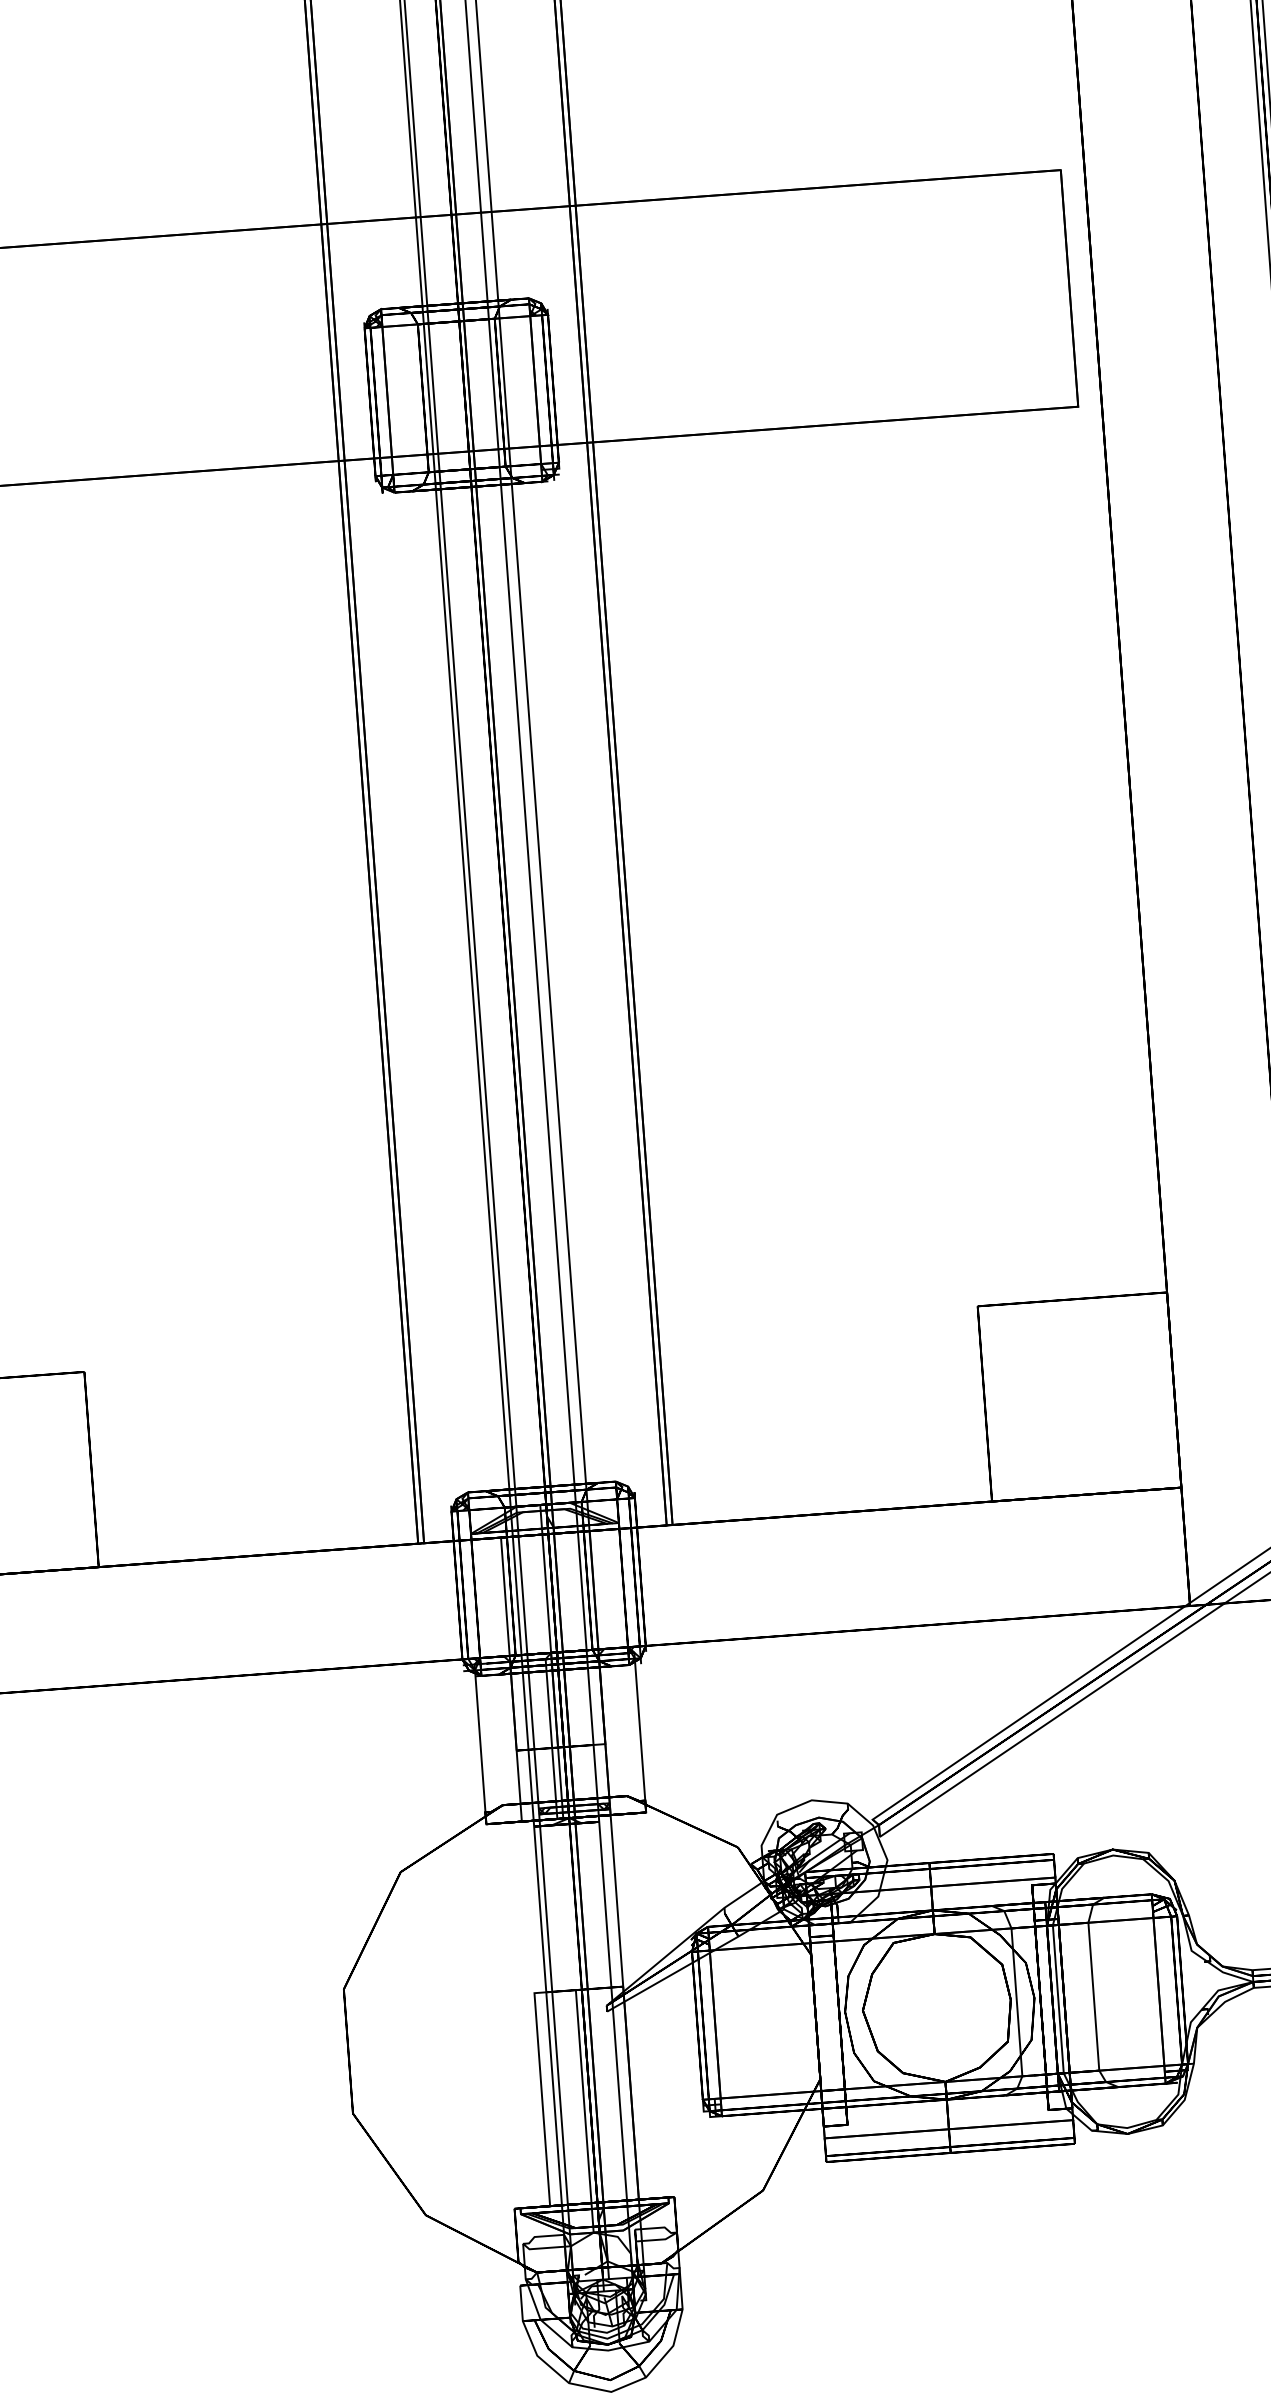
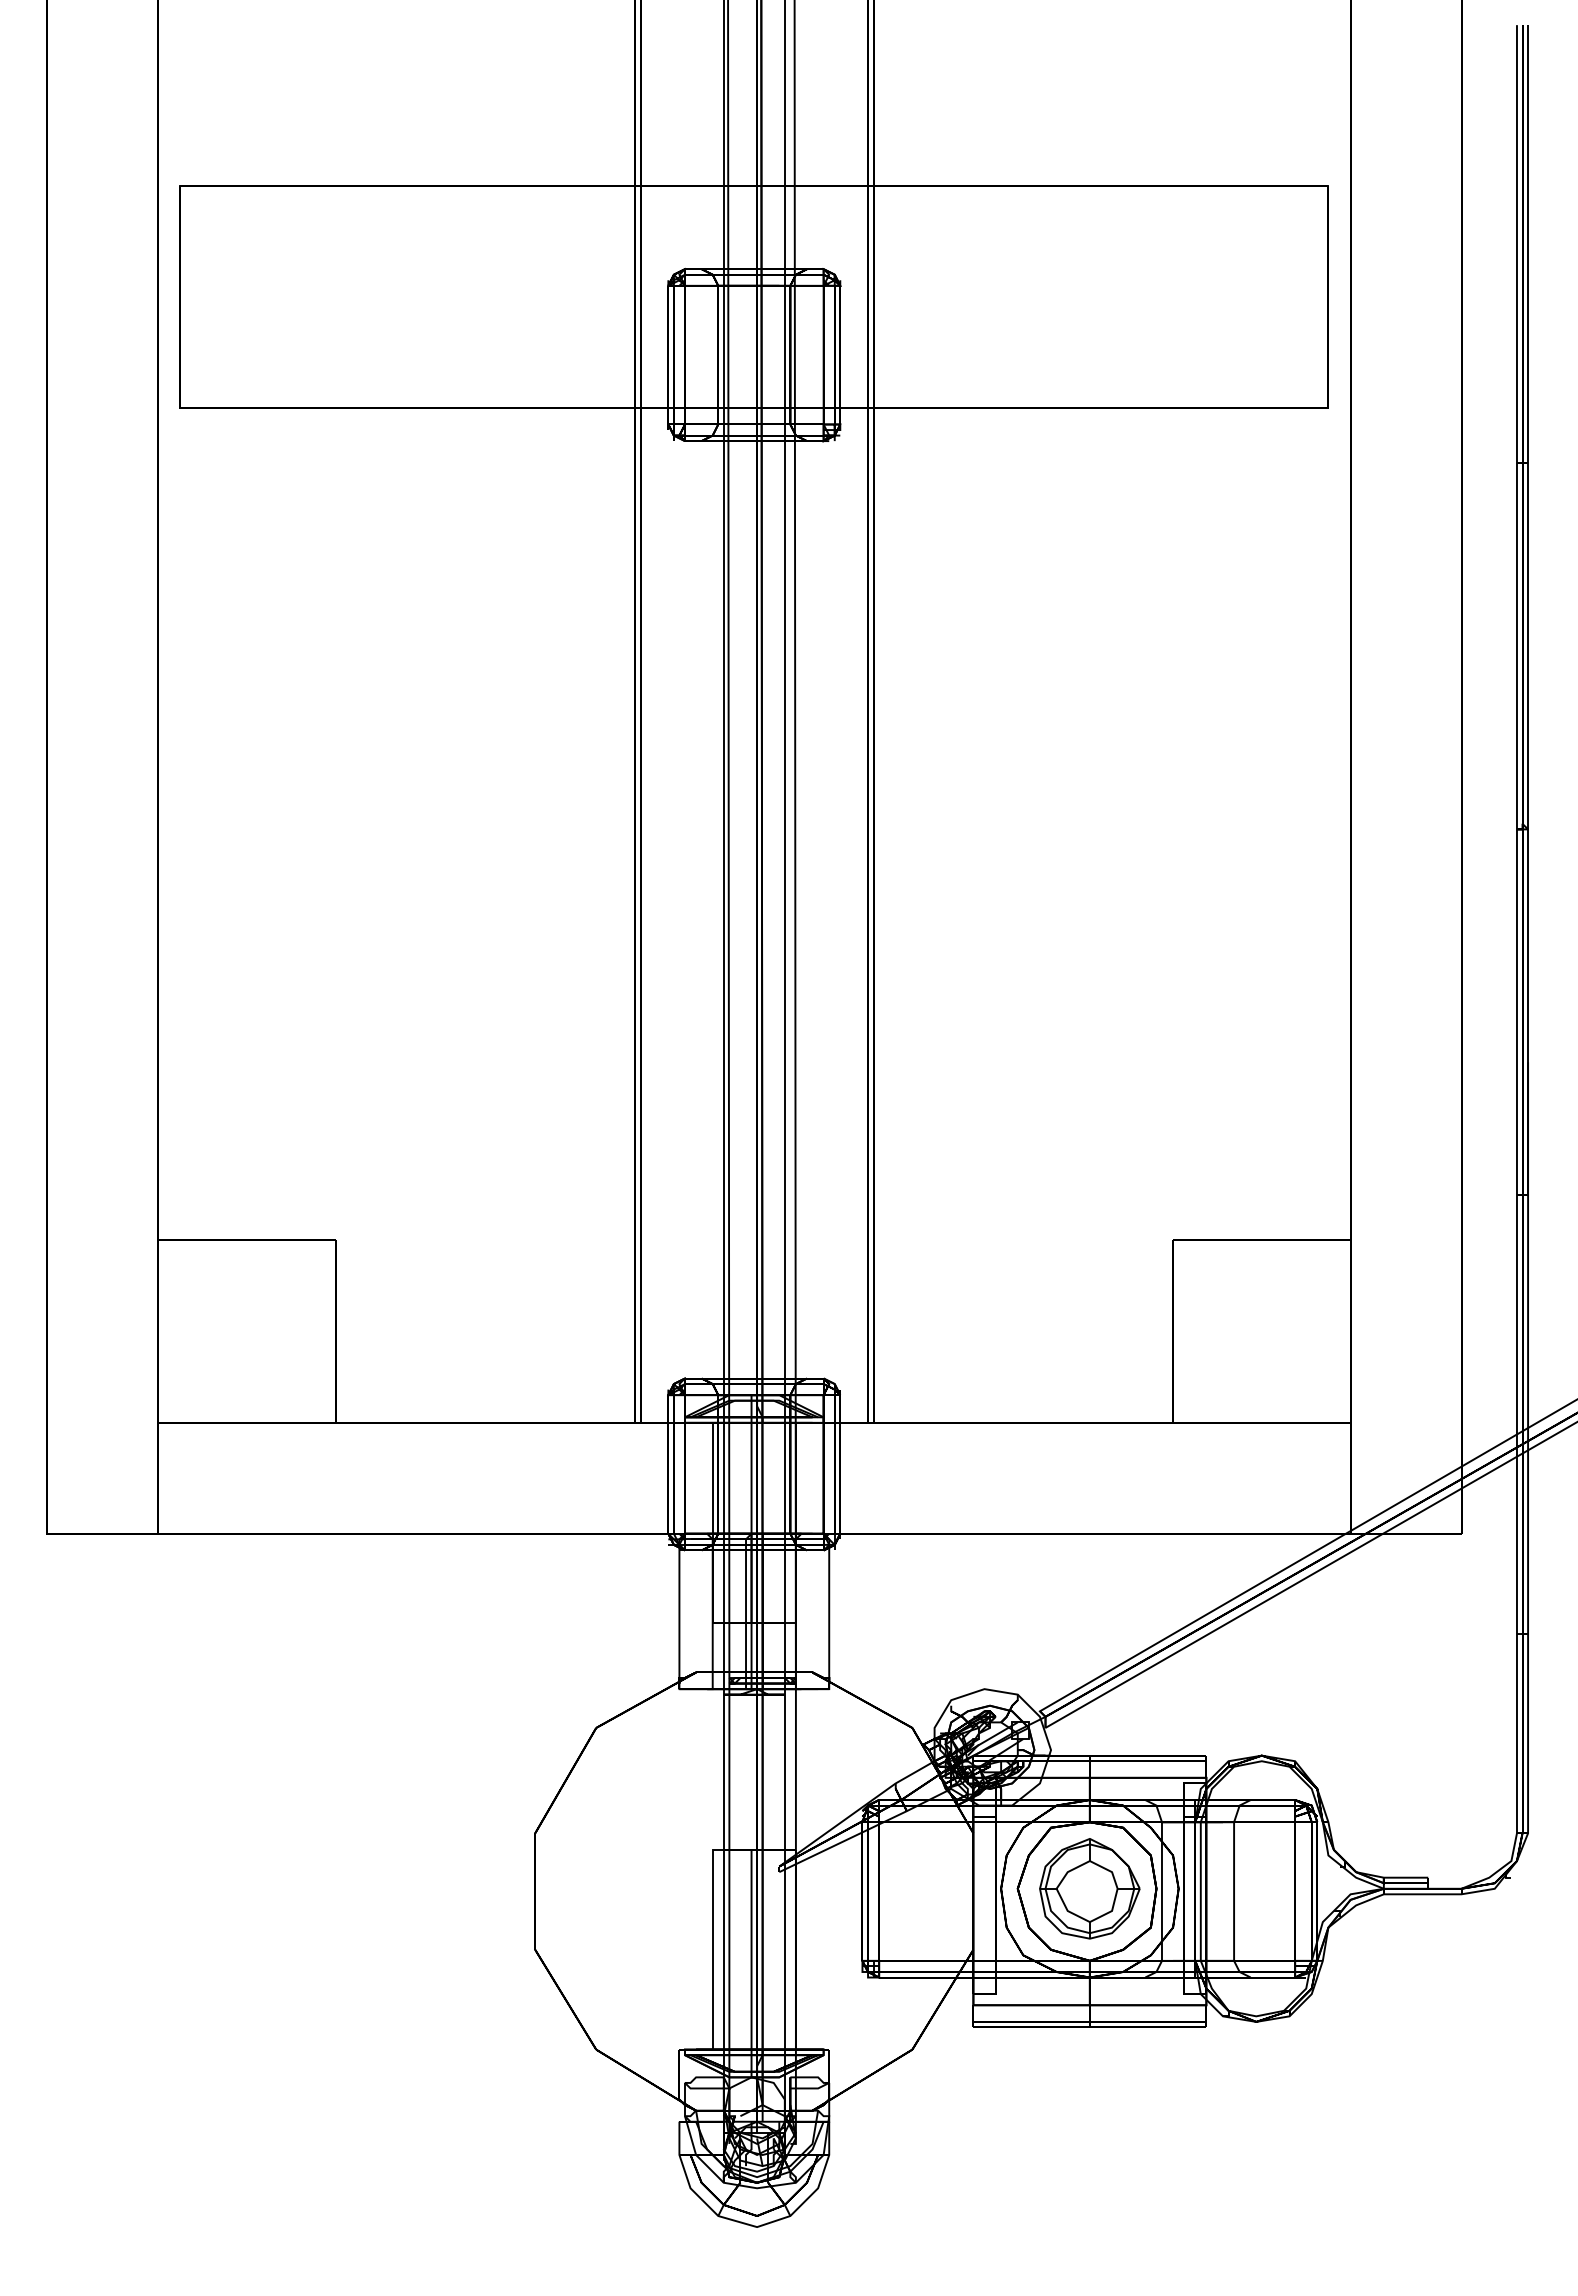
part: (939, 2004) -> (1089, 1888), added

